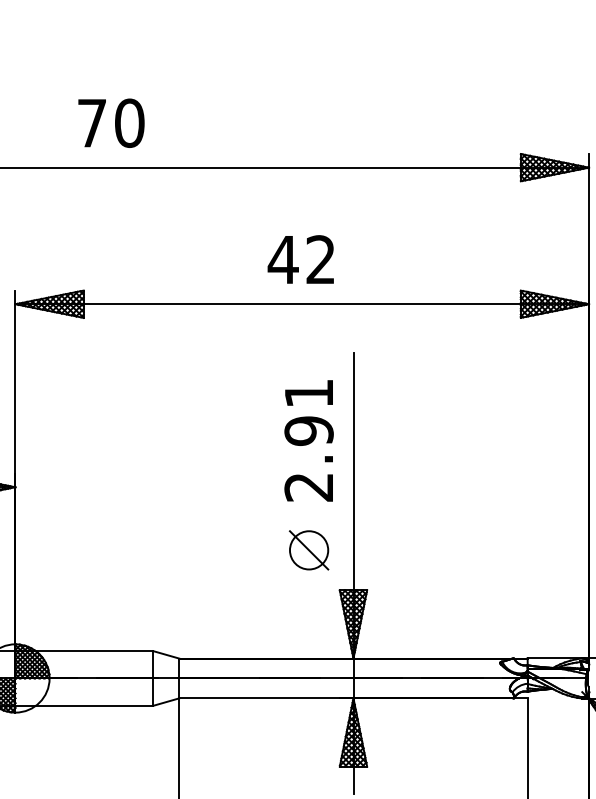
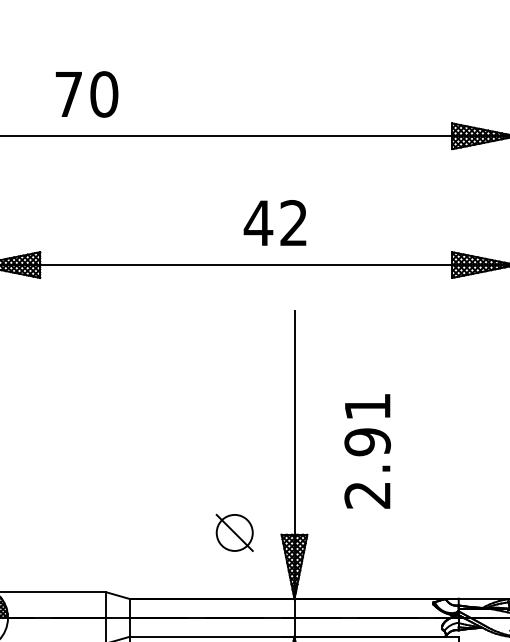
text: (111, 122) -> (87, 93), moved
text: (300, 259) -> (274, 222), moved
text: (308, 440) -> (367, 451), moved
part: (308, 550) -> (234, 533), moved

